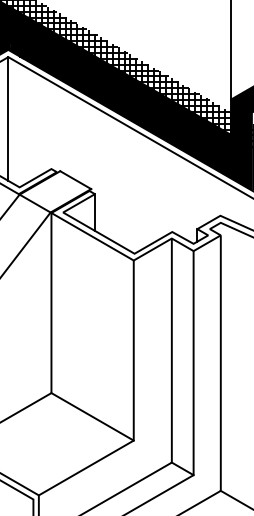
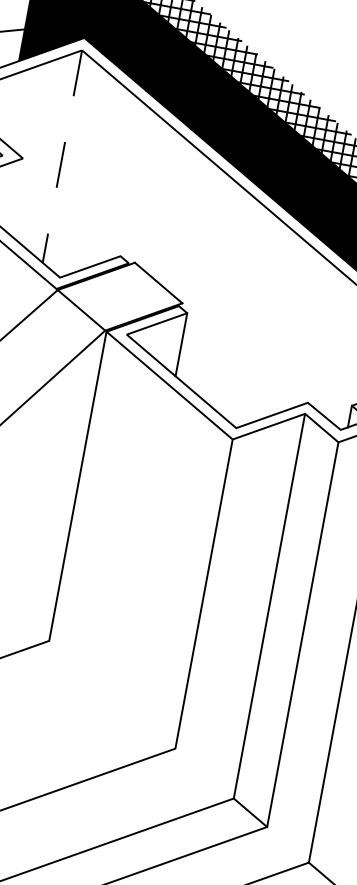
line: (8, 119) -> (62, 157), solid -> dashed
line: (92, 416) -> (112, 694), removed

